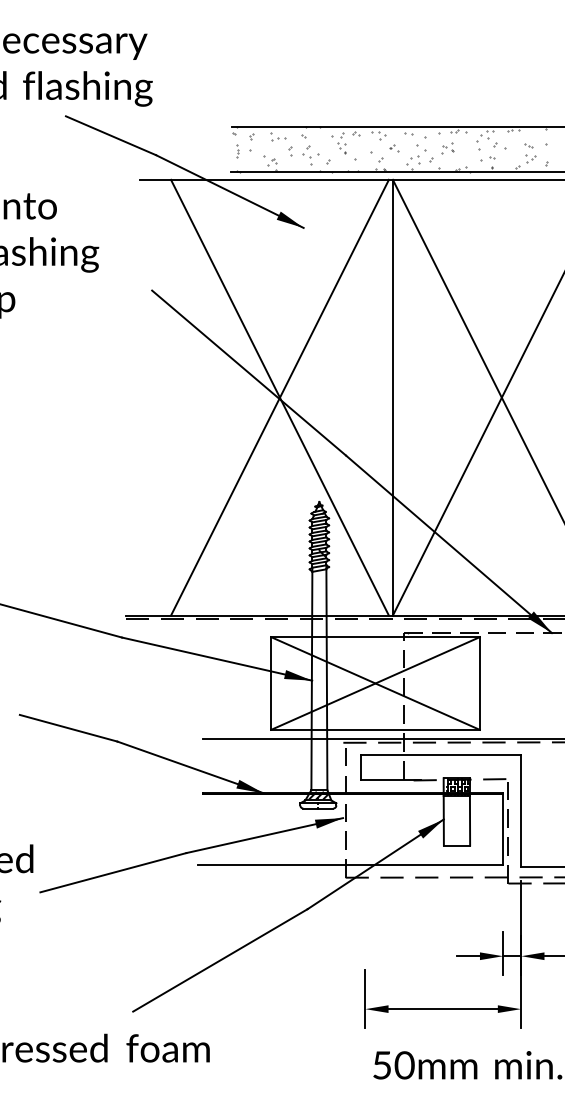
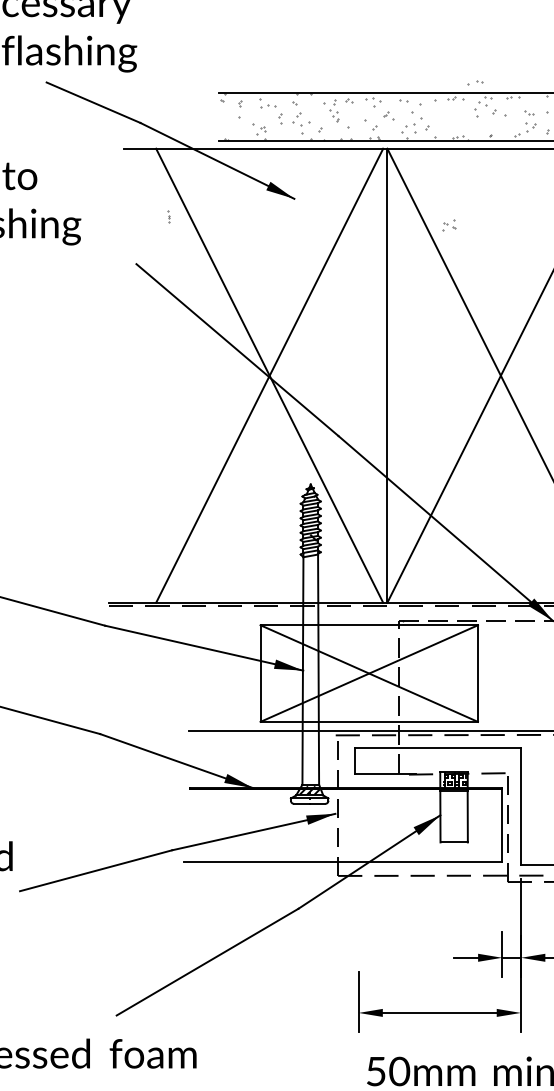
part: (447, 148) -> (448, 225), moved
part: (237, 151) -> (169, 217), moved
part: (487, 158) -> (474, 82), moved

